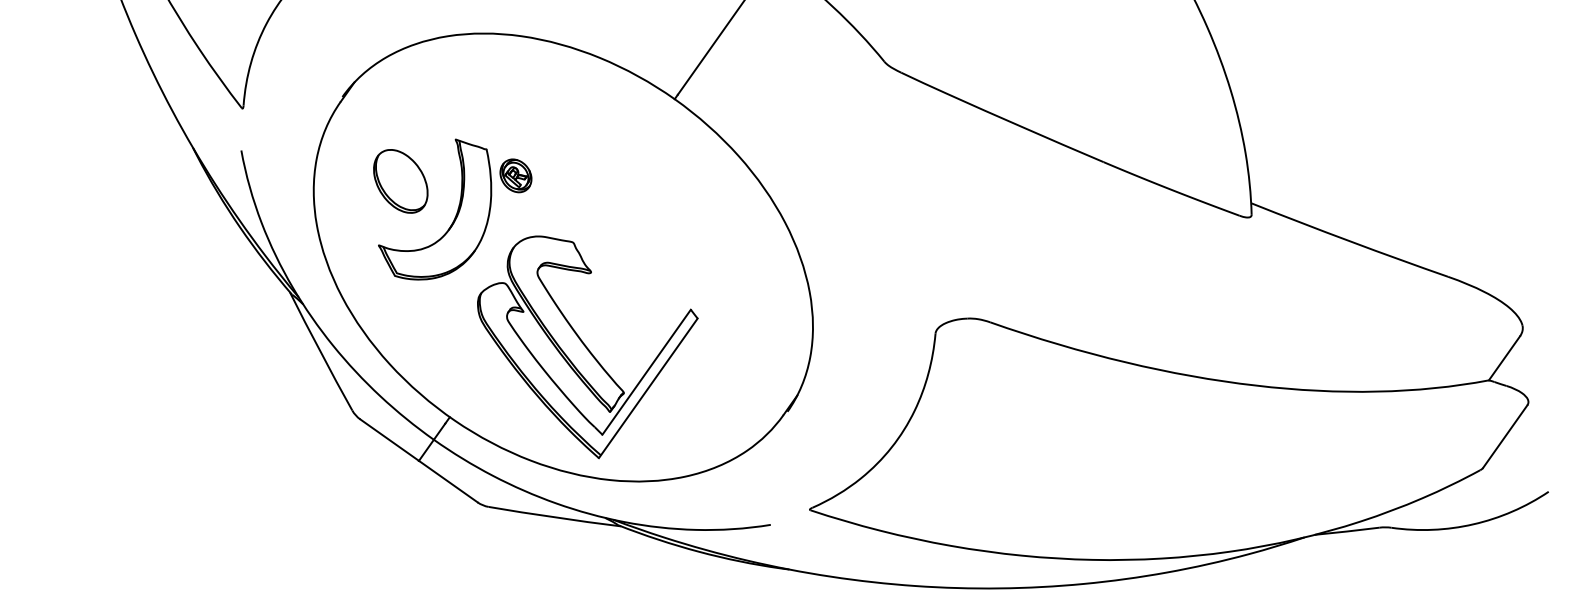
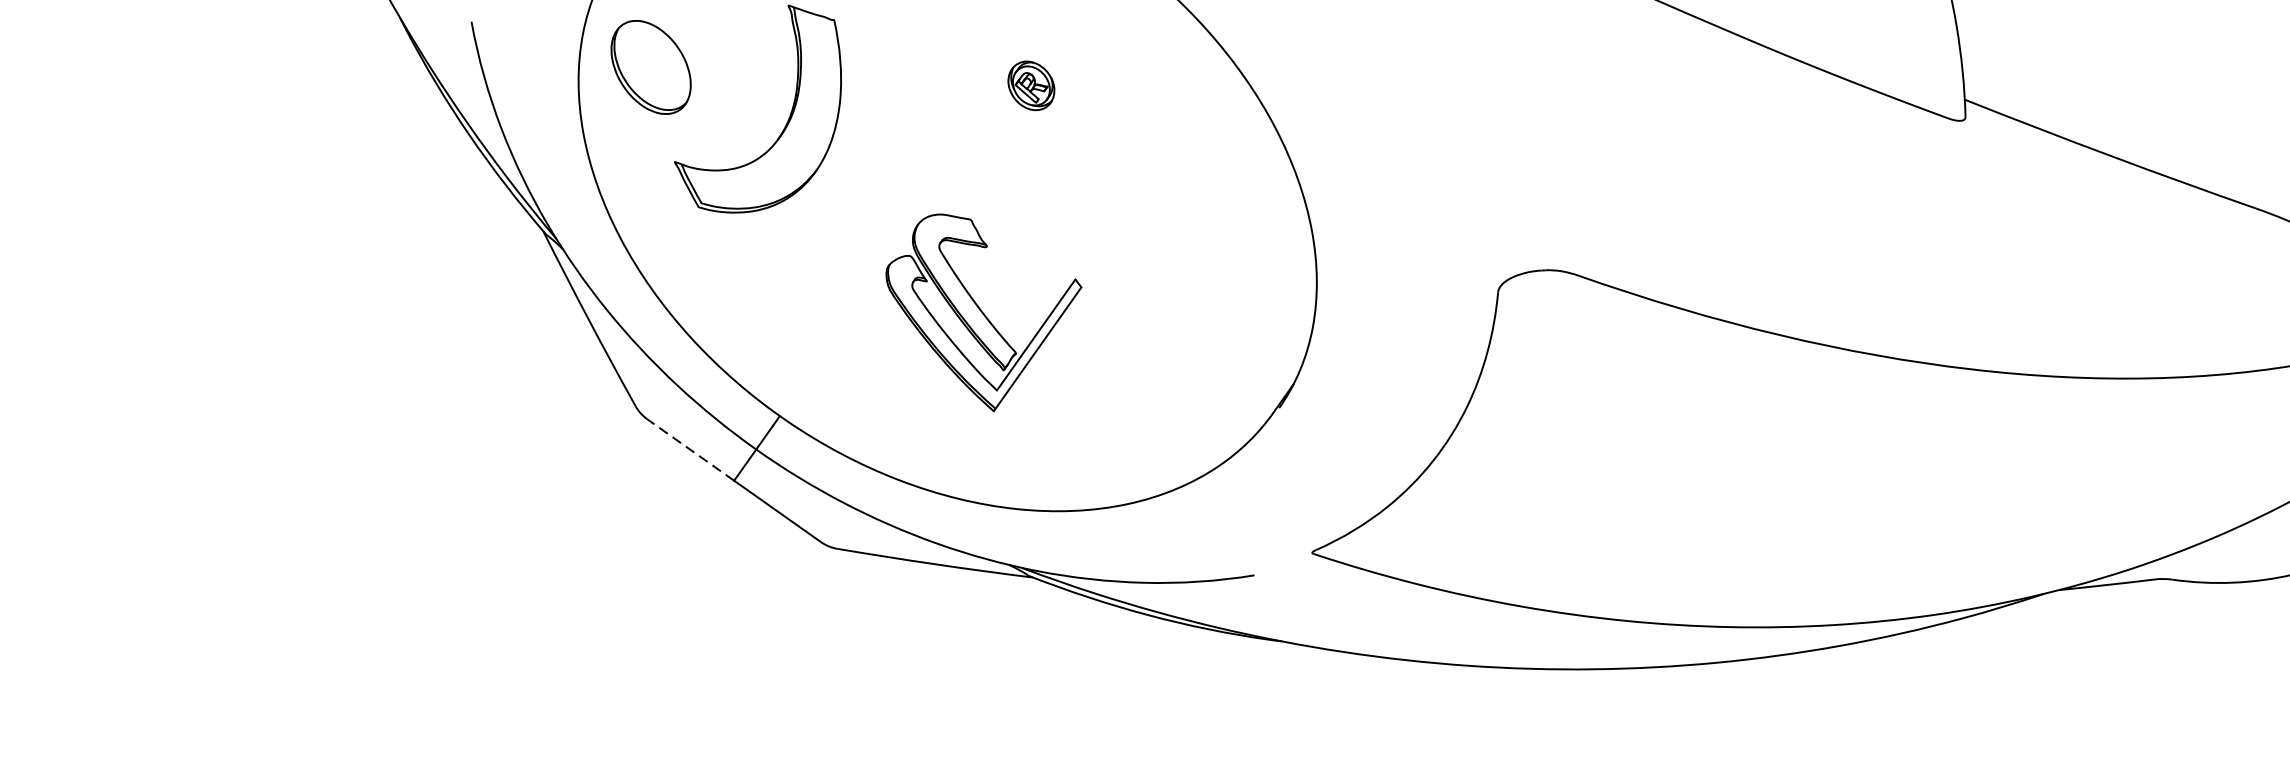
part: (515, 175) -> (1030, 85), moved
part: (400, 181) -> (650, 67), moved
part: (587, 347) -> (983, 313), size x0.6
line: (389, 440) -> (690, 450), solid -> dashed

